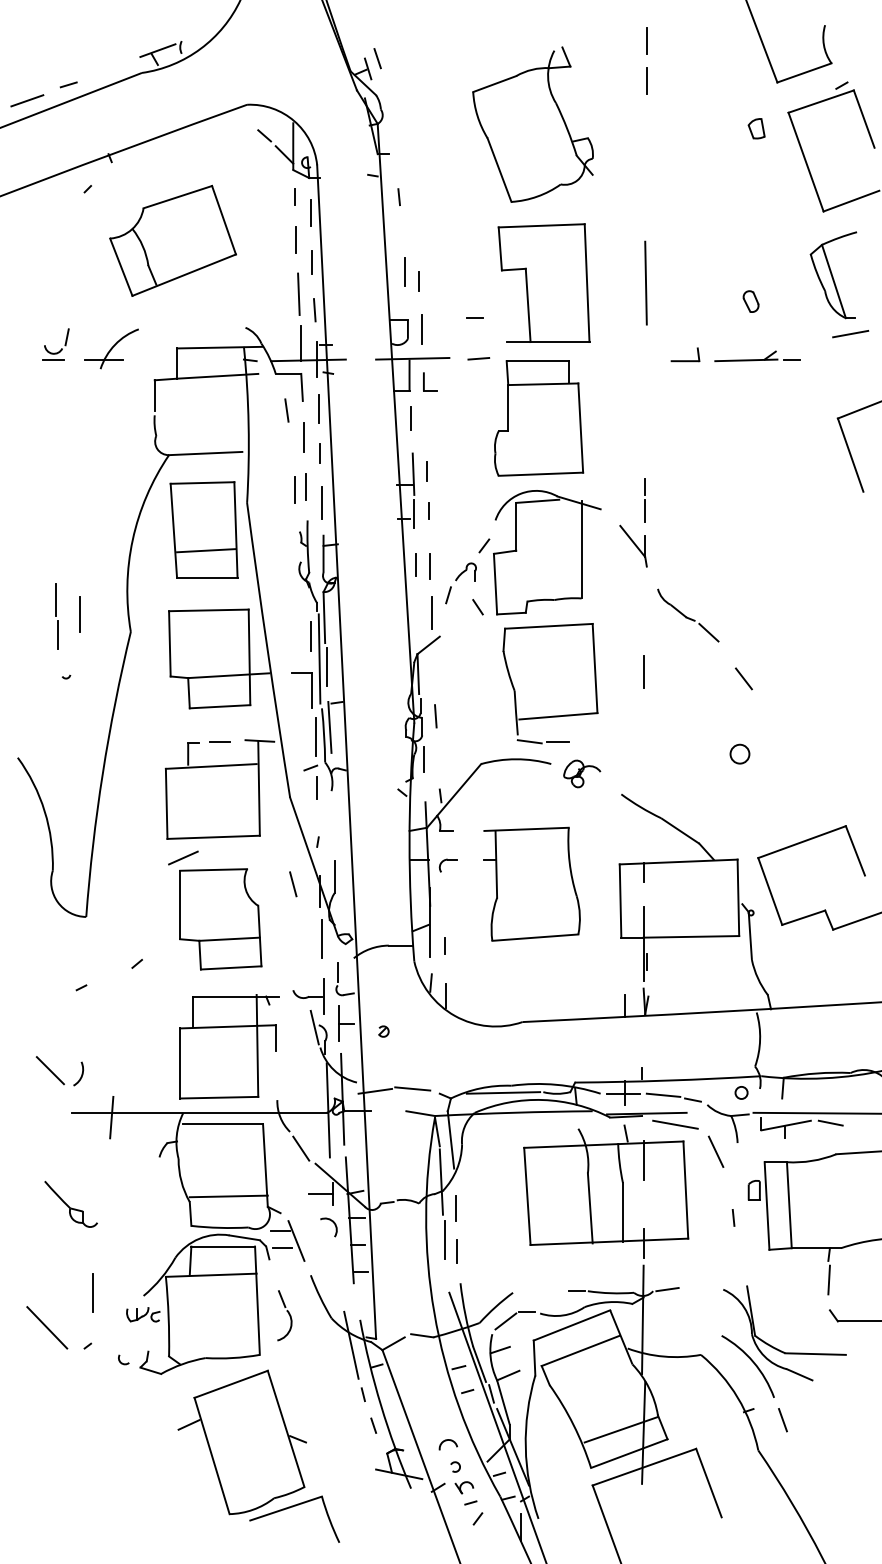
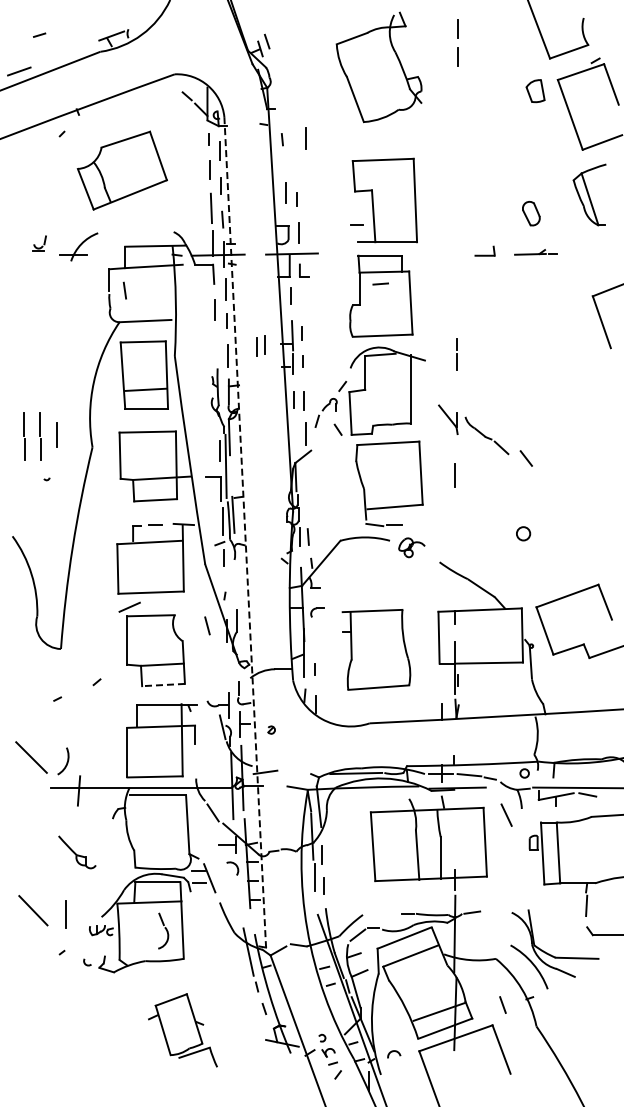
line: (68, 83) -> (39, 34), moved
part: (532, 124) -> (378, 67), moved
part: (755, 129) -> (534, 91), size x1.6
line: (431, 195) -> (305, 138), added
line: (645, 283) -> (456, 200), removed
part: (751, 301) -> (531, 213), size x1.6
line: (474, 317) -> (356, 224), moved
line: (850, 333) -> (601, 236), removed
part: (55, 343) -> (39, 243), size x0.7
part: (756, 356) -> (535, 252), size x0.7
line: (478, 358) -> (380, 283), moved
line: (286, 410) -> (124, 290), moved
part: (300, 488) -> (260, 345), moved
part: (633, 545) -> (448, 419), moved
line: (34, 616) -> (24, 436), added
line: (327, 666) -> (231, 471), removed
line: (742, 678) -> (525, 458), moved
line: (434, 715) -> (307, 536), moved
line: (347, 752) -> (245, 532), solid -> dashed
part: (532, 883) -> (376, 649), moved
line: (321, 938) -> (227, 664), removed
line: (231, 968) -> (163, 685), solid -> dashed
part: (60, 1070) -> (42, 757), size x1.6
line: (412, 1088) -> (291, 770), removed
line: (674, 1124) -> (477, 795), removed
line: (643, 1159) -> (455, 820), removed
line: (228, 1196) -> (161, 846), removed
part: (71, 1204) -> (77, 852), moved
line: (732, 1217) -> (518, 861), removed
part: (284, 1314) -> (163, 930), moved
line: (47, 1327) -> (33, 910), moved
line: (782, 1419) -> (502, 1004), moved
arc: (447, 1442) -> (393, 1052), moved
part: (257, 1456) -> (182, 1030), size x0.6

